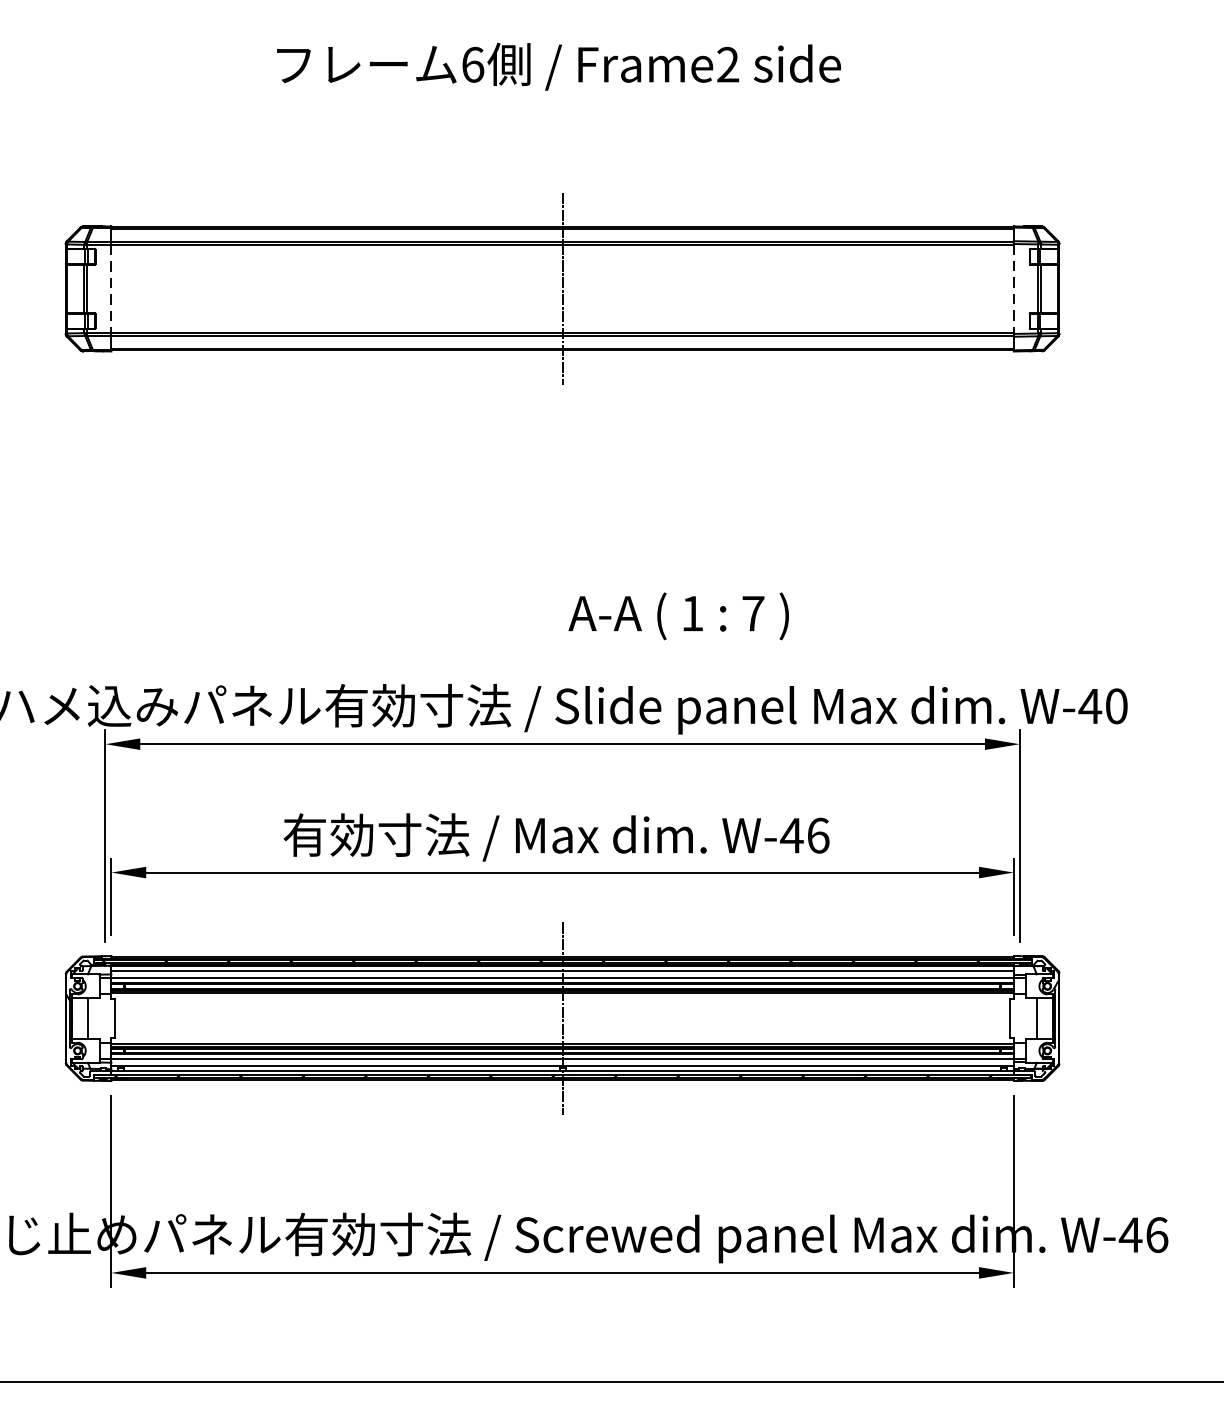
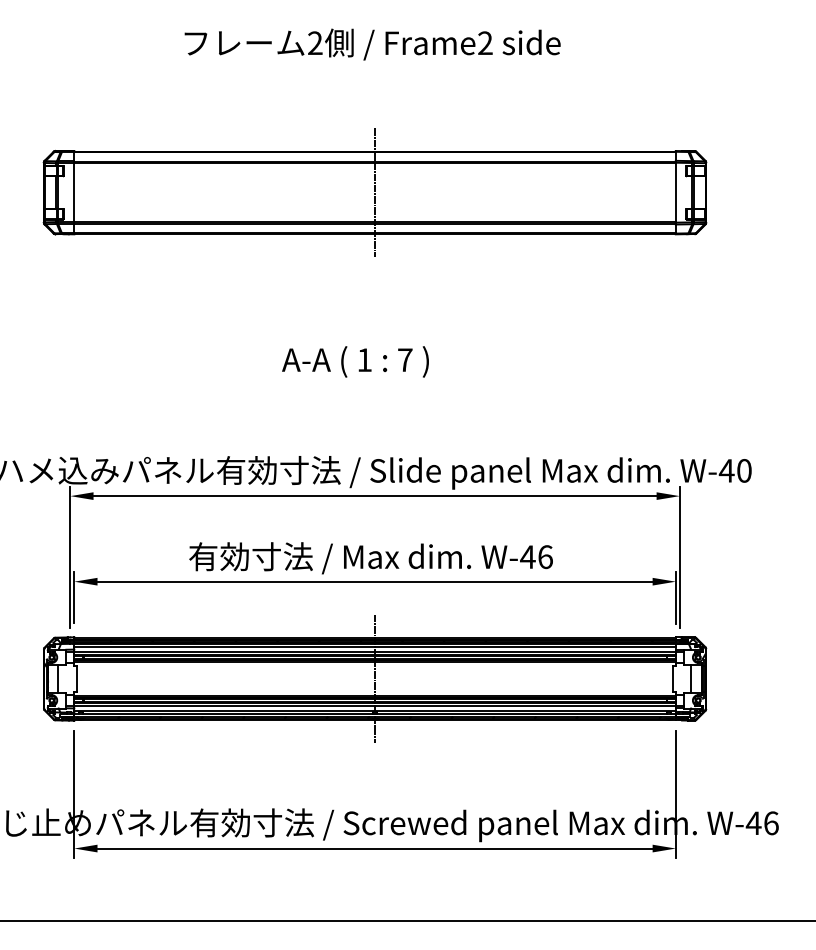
text: (473, 65) -> (315, 43), 6 -> 2
line: (1013, 288) -> (675, 192), dashed -> solid
line: (111, 290) -> (74, 193), dashed -> solid
text: (678, 615) -> (355, 361), moved

